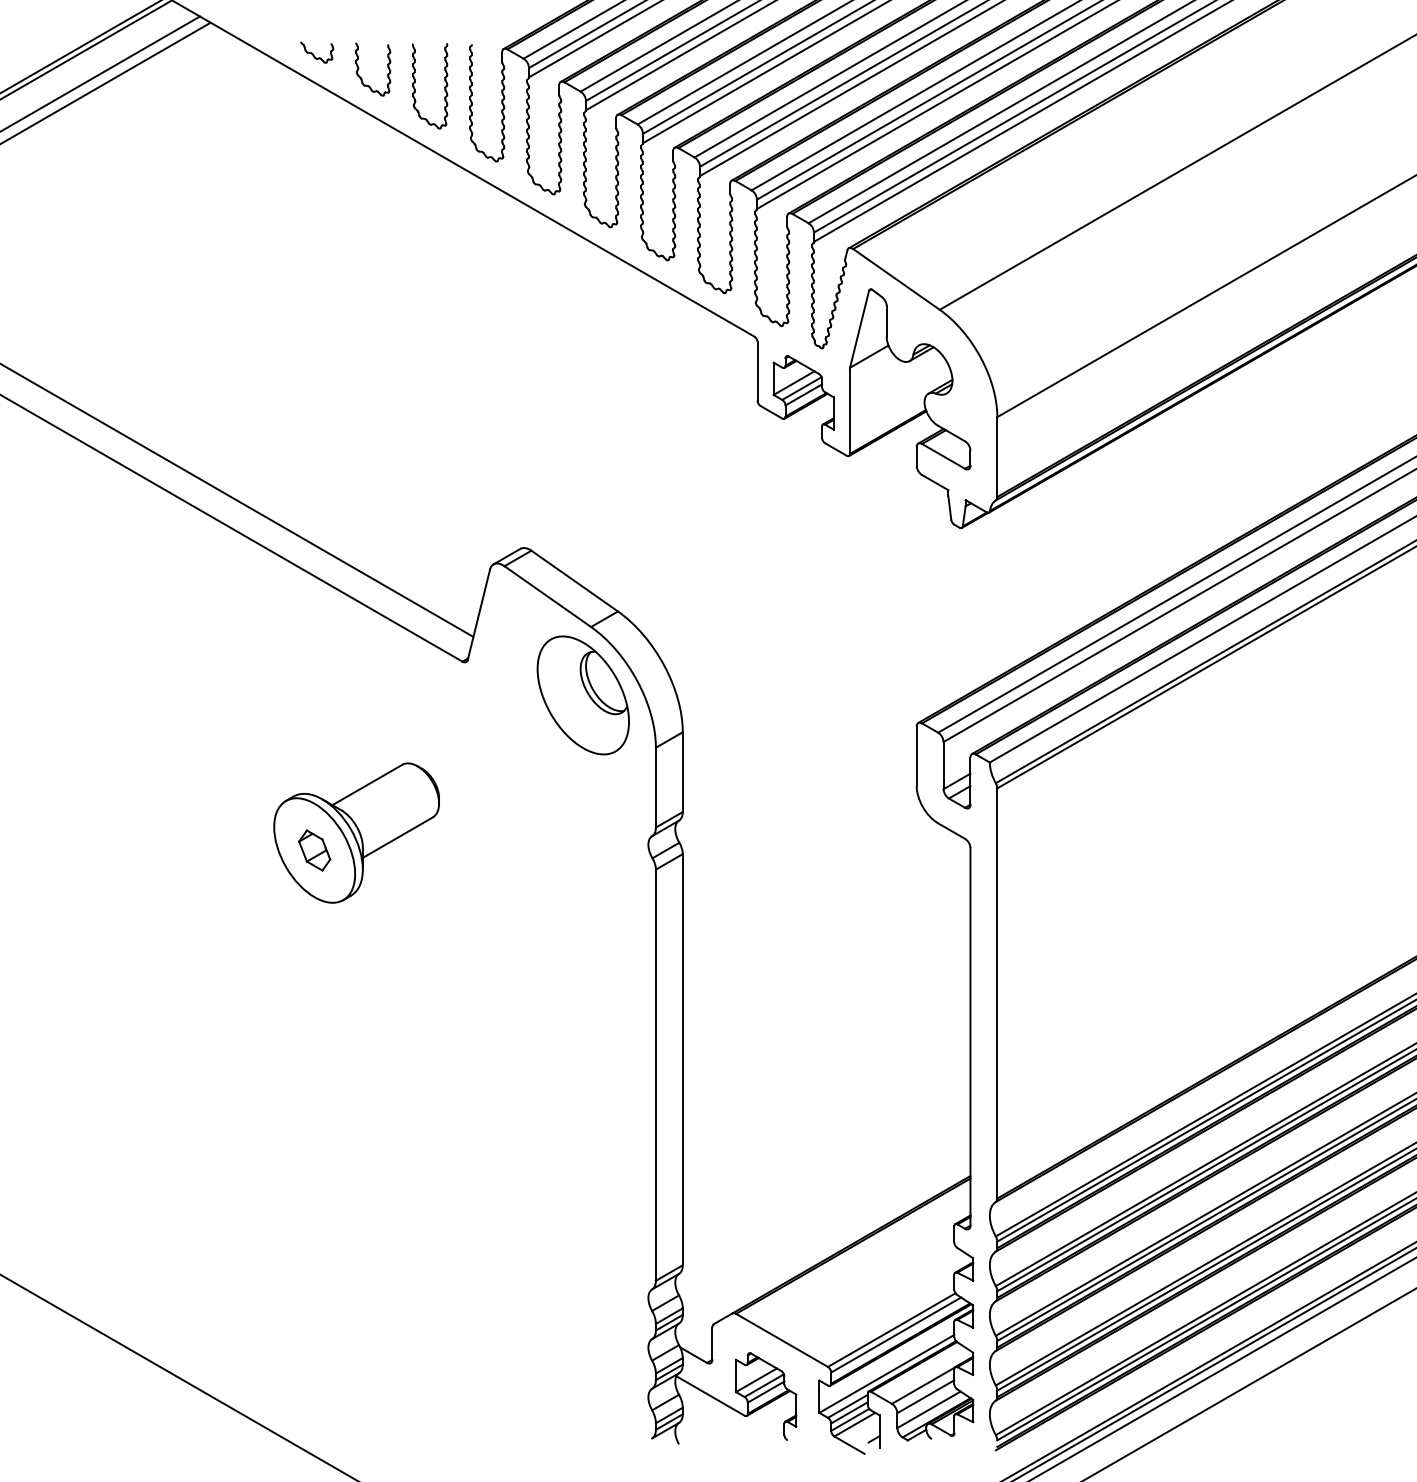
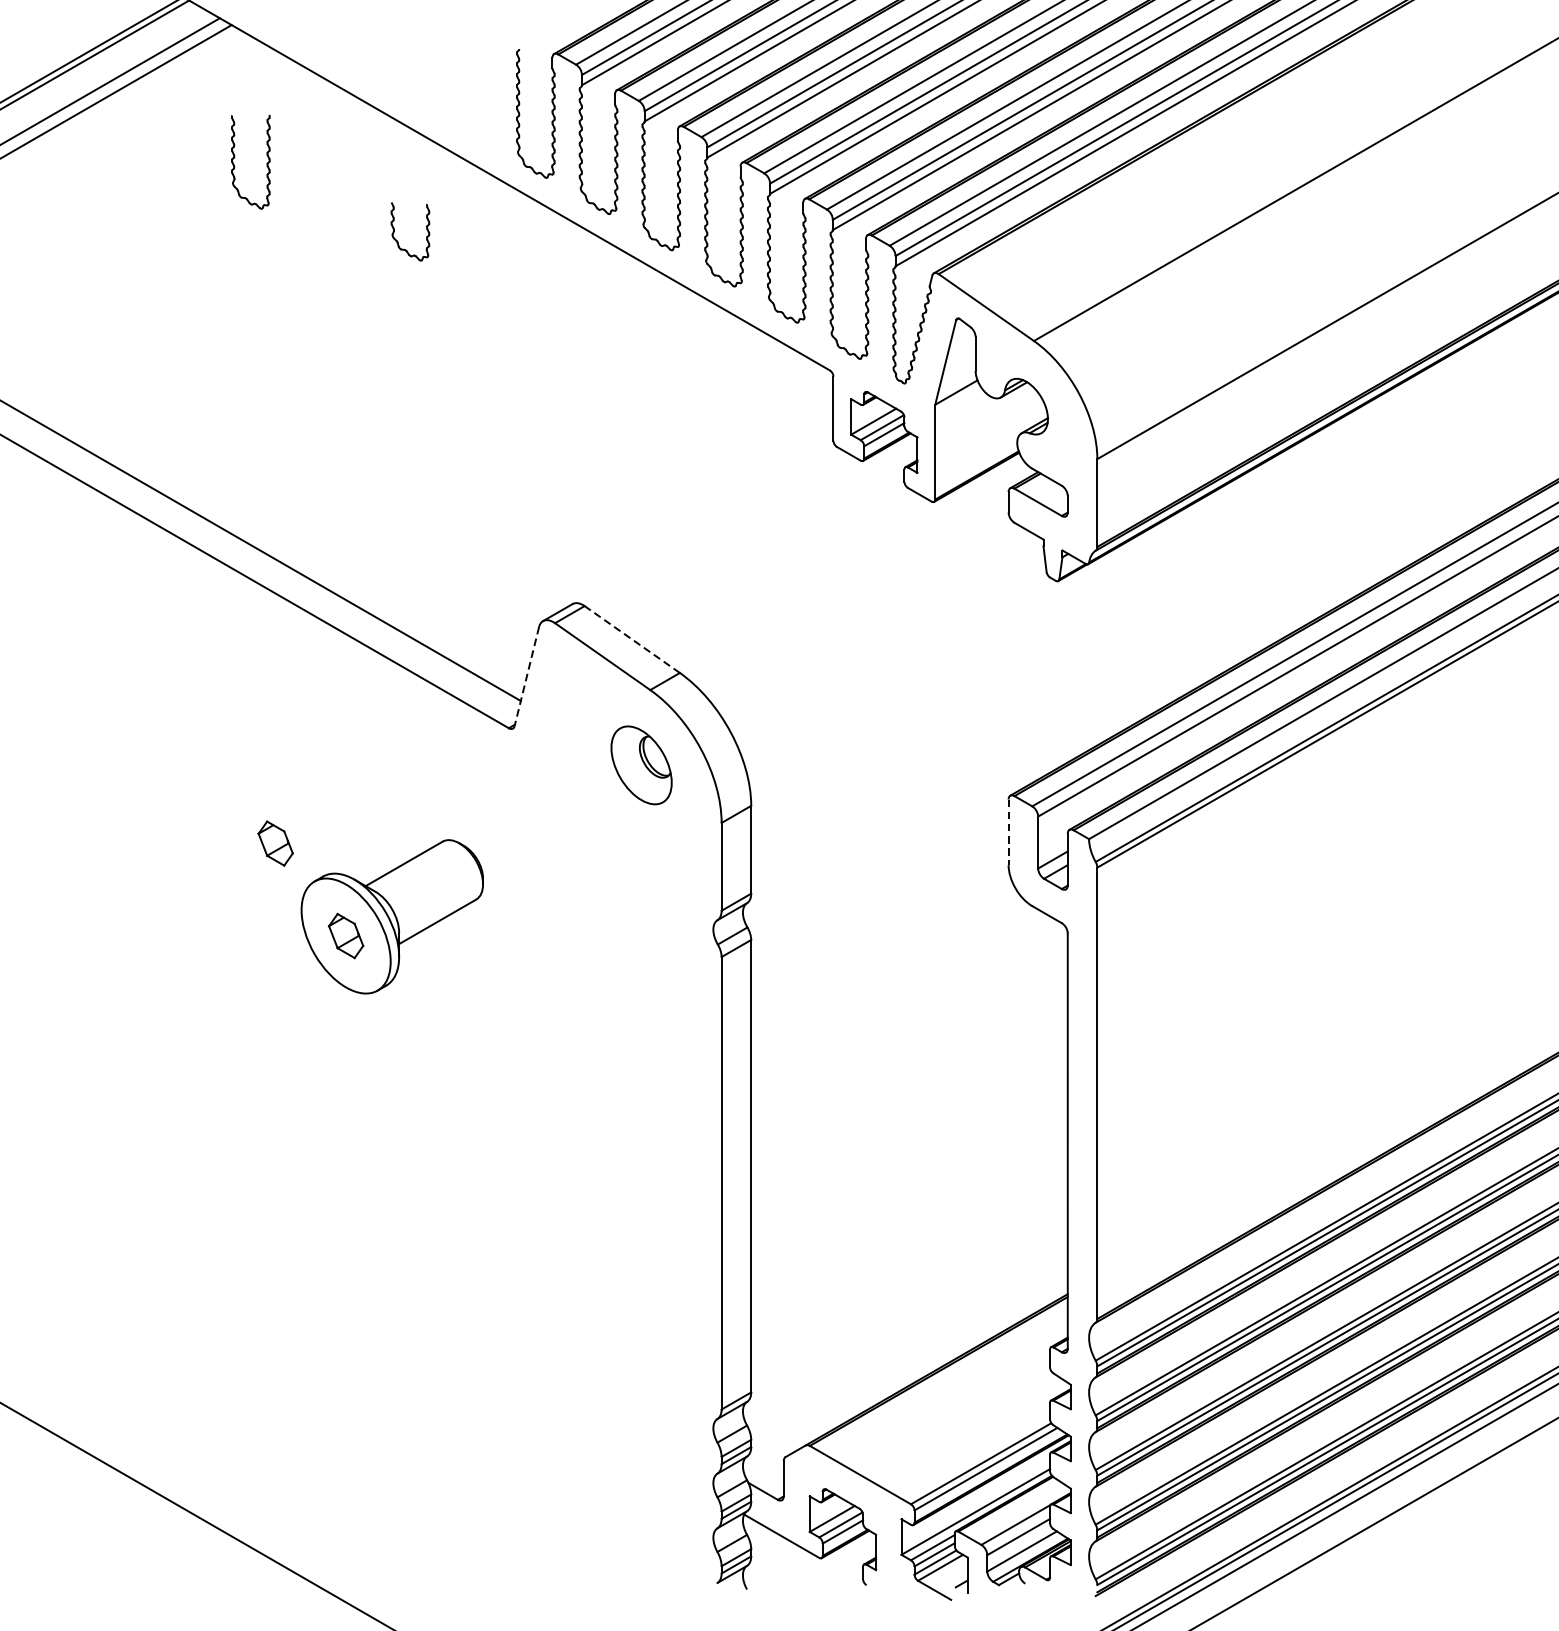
part: (317, 52) -> (349, 57), removed
part: (359, 69) -> (395, 231), moved
part: (444, 86) -> (266, 162), moved
line: (574, 581) -> (632, 639), solid -> dashed
line: (478, 614) -> (526, 676), solid -> dashed
part: (582, 695) -> (640, 765), size x0.6
line: (916, 756) -> (1008, 832), solid -> dashed
part: (250, 766) -> (275, 843), added

